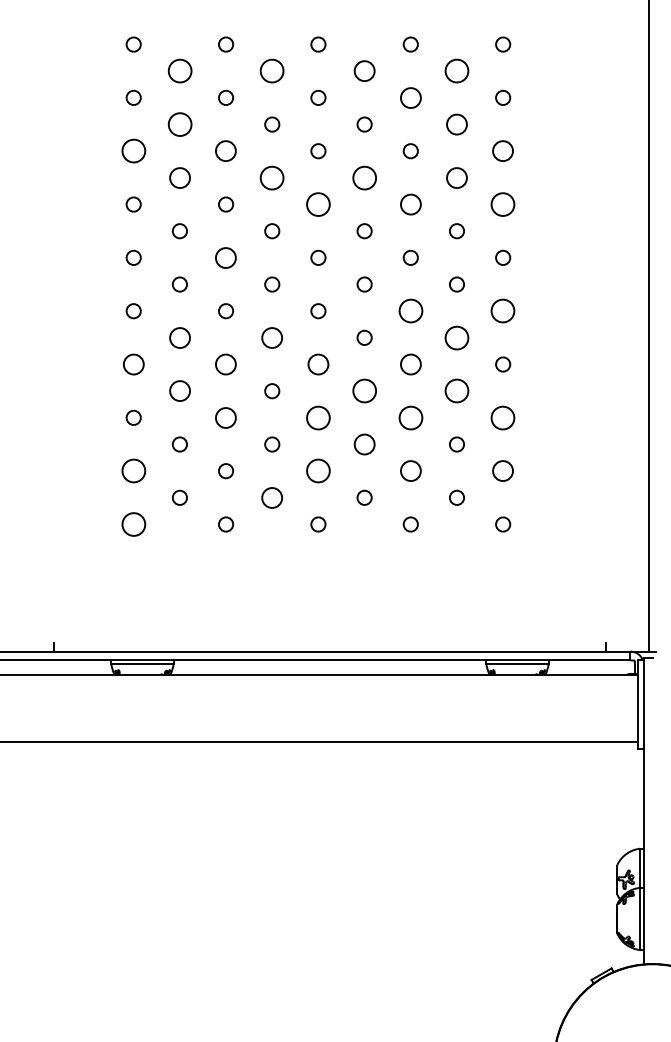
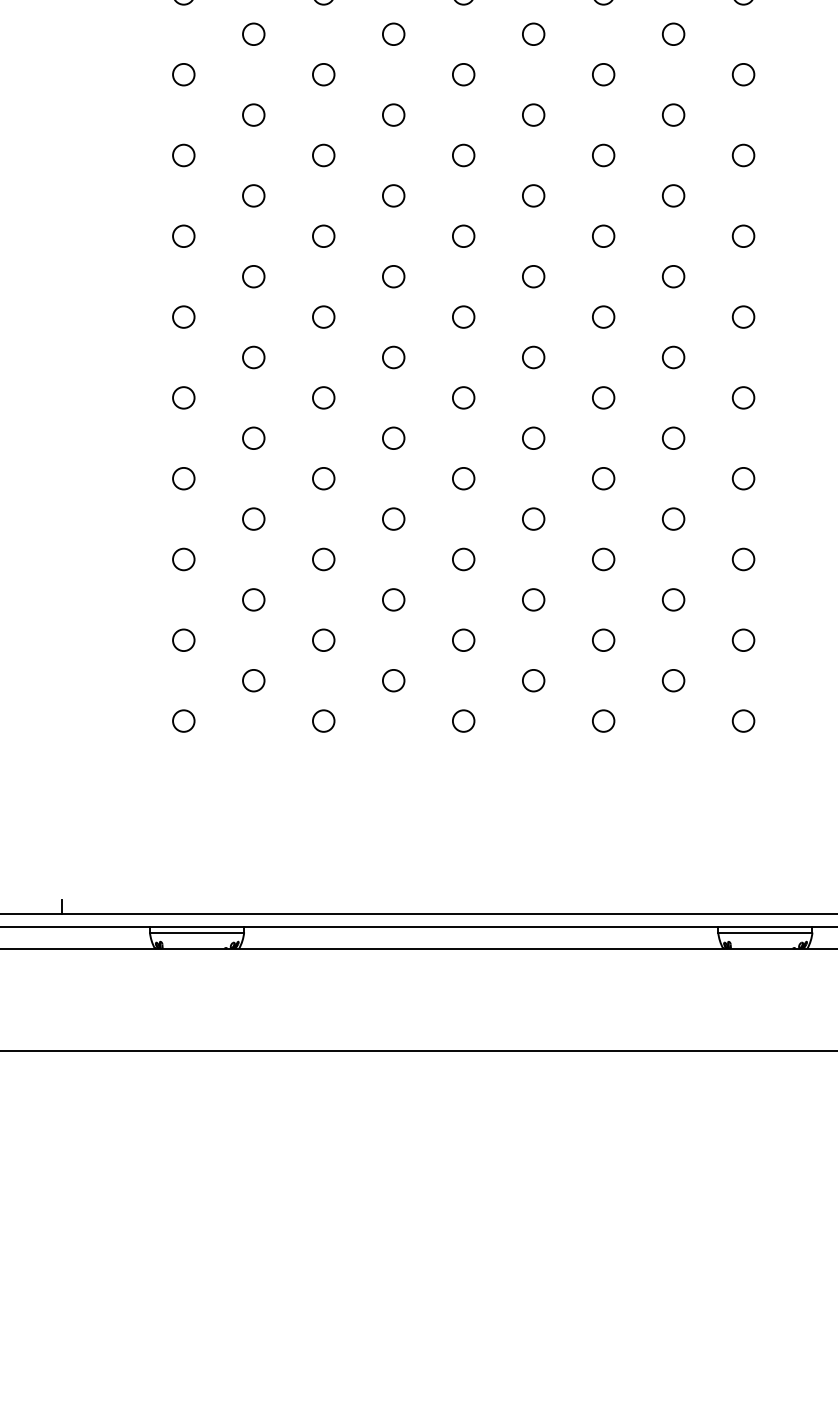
circle: (179, 71) -> (253, 34), size x0.62
circle: (272, 71) -> (394, 34), size x0.62
circle: (364, 71) -> (533, 34), size x0.71
circle: (456, 71) -> (672, 34), size x0.62
circle: (410, 97) -> (603, 74), size x0.71
circle: (179, 124) -> (253, 114), size x0.62
circle: (456, 124) -> (672, 114), size x0.71
circle: (133, 151) -> (183, 155), size x0.62
circle: (226, 151) -> (324, 155), size x0.71
circle: (503, 151) -> (744, 155), size x0.71
circle: (179, 177) -> (253, 195), size x0.71
circle: (272, 177) -> (394, 195), size x0.62
circle: (364, 177) -> (533, 195), size x0.62
circle: (456, 177) -> (672, 195), size x0.71
circle: (318, 204) -> (463, 236), size x0.62
circle: (410, 204) -> (603, 236), size x0.71
circle: (503, 204) -> (744, 236), size x0.62
circle: (226, 257) -> (324, 316), size x0.71
circle: (410, 311) -> (603, 398), size x0.62
circle: (503, 311) -> (744, 398), size x0.62
circle: (179, 337) -> (253, 437), size x0.71
circle: (272, 337) -> (394, 437), size x0.71
circle: (456, 337) -> (672, 437), size x0.62
circle: (133, 364) -> (183, 478), size x0.71
circle: (226, 364) -> (324, 478), size x0.71
circle: (318, 364) -> (463, 478), size x0.71
circle: (410, 364) -> (603, 478), size x0.71
circle: (179, 391) -> (253, 519), size x0.71
circle: (364, 391) -> (533, 519), size x0.62
circle: (456, 391) -> (672, 519), size x0.62
circle: (226, 417) -> (324, 558), size x0.71
circle: (318, 417) -> (463, 558), size x0.62
circle: (410, 417) -> (603, 558), size x0.62
circle: (503, 417) -> (744, 558), size x0.62
circle: (364, 444) -> (533, 599), size x0.71
circle: (133, 471) -> (183, 640), size x0.62
circle: (318, 471) -> (463, 640), size x0.62
circle: (410, 471) -> (603, 640), size x0.71
circle: (503, 471) -> (744, 640), size x0.71
circle: (272, 497) -> (394, 680), size x0.71
circle: (133, 524) -> (183, 721), size x0.62

